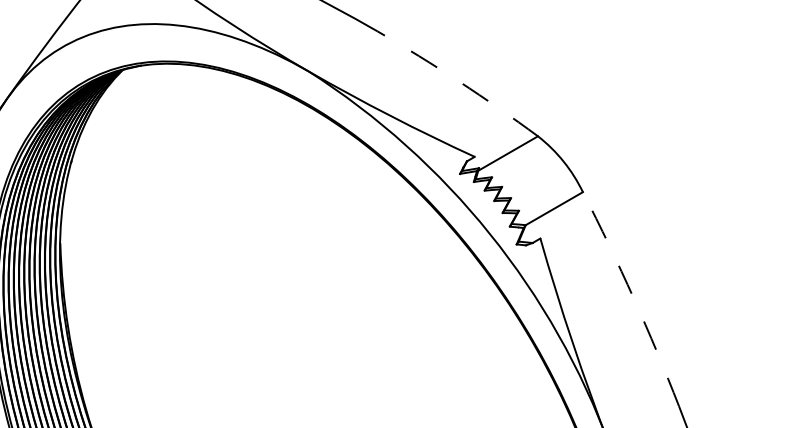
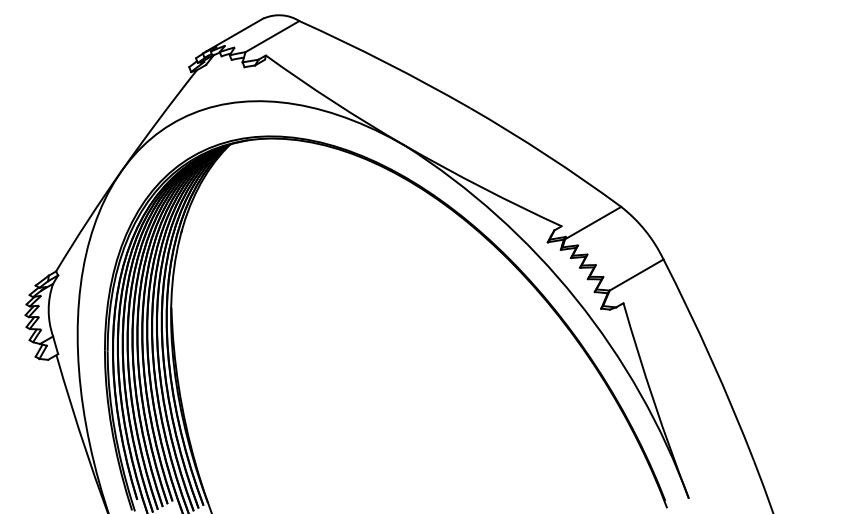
arc: (459, 81) -> (547, 155), dashed -> solid
arc: (633, 298) -> (711, 359), dashed -> solid

